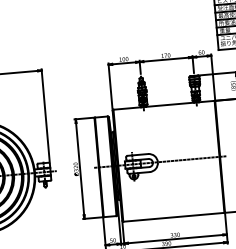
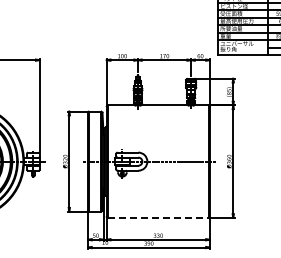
line: (173, 216) -> (158, 217), solid -> dashed

